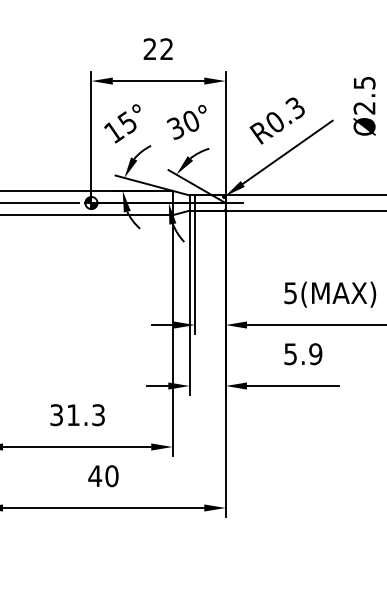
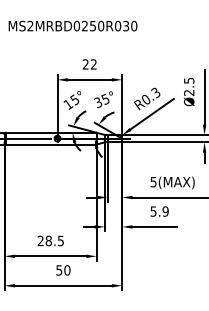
text: (188, 119) -> (104, 98), 30° -> 35°
text: (76, 414) -> (50, 240), 31.3 -> 28.5
text: (95, 476) -> (59, 270), 40 -> 50

